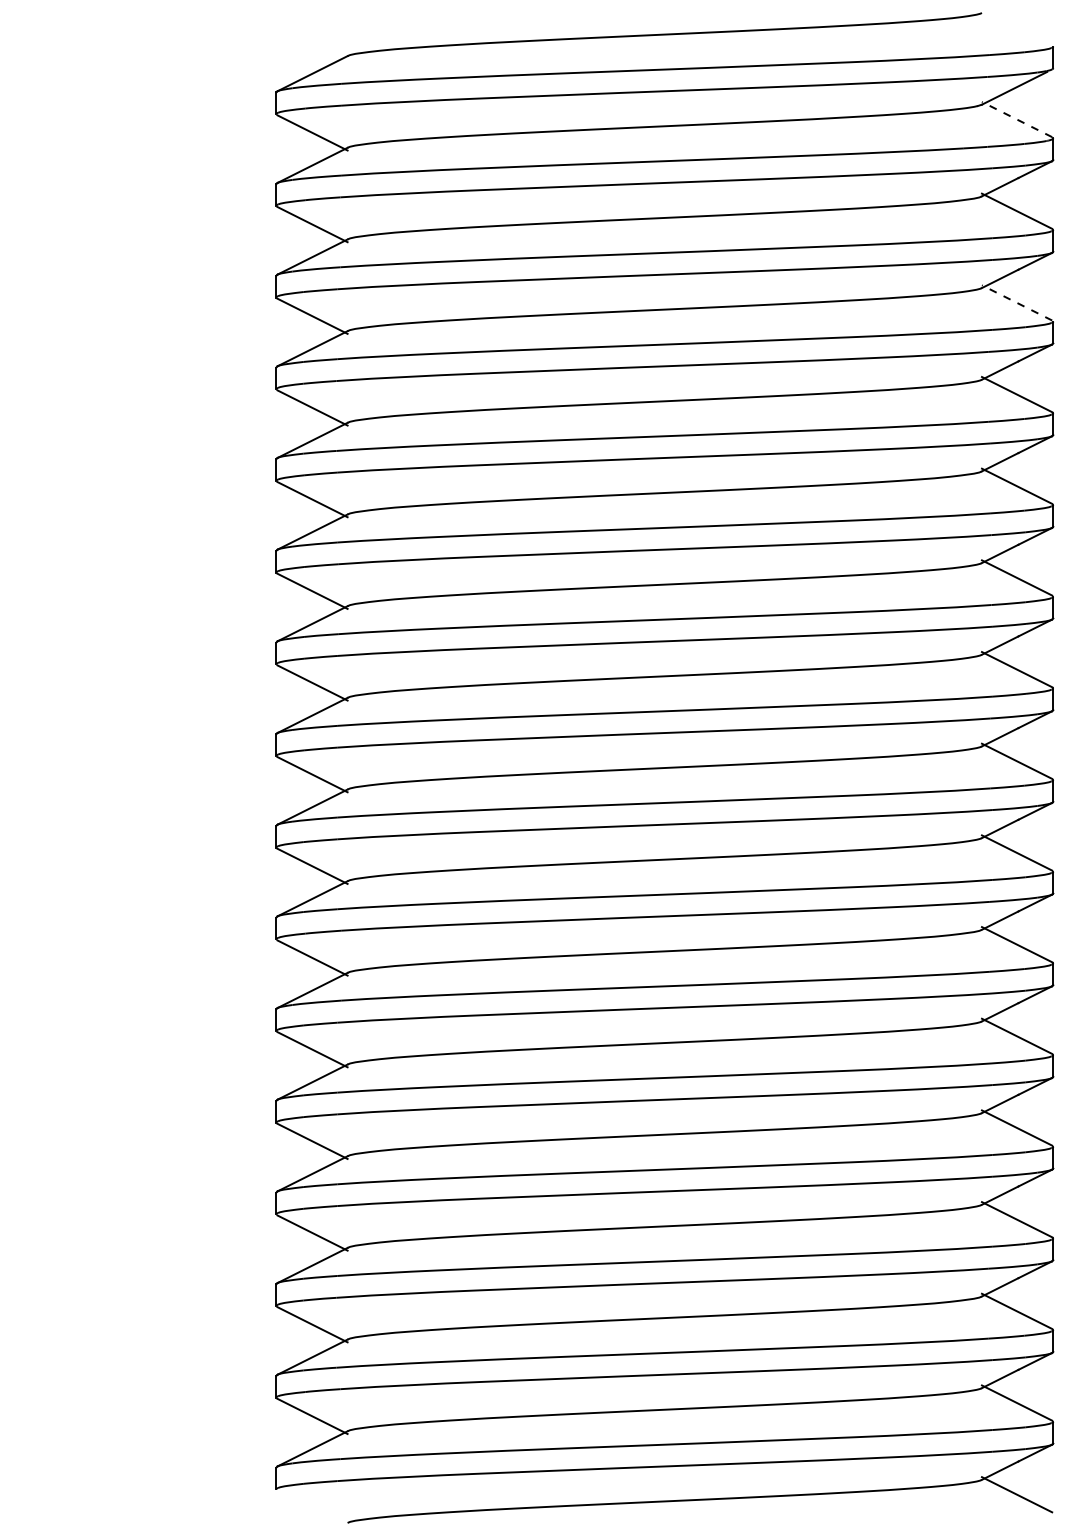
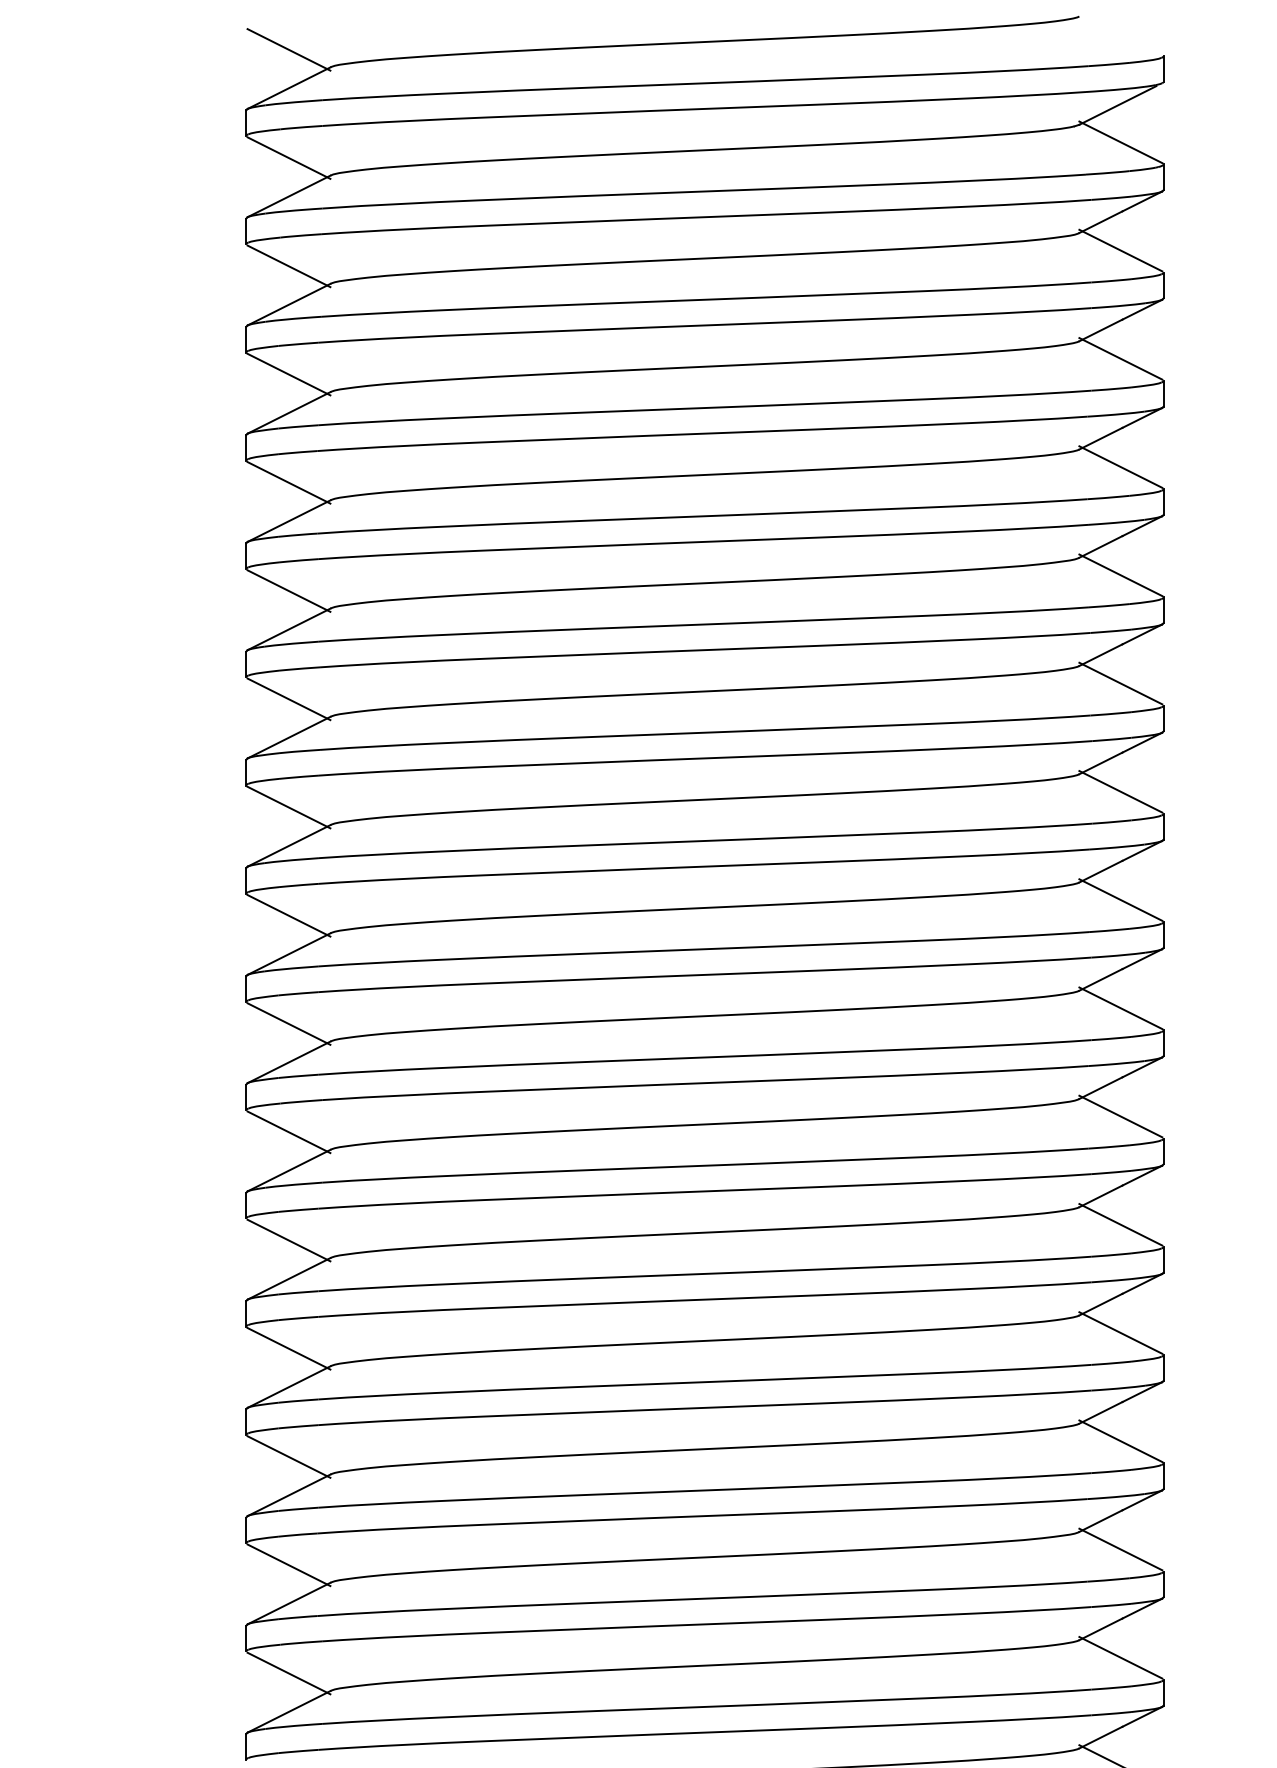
line: (312, 40) -> (288, 48), added
line: (1016, 119) -> (1120, 142), dashed -> solid
line: (1016, 302) -> (1120, 358), dashed -> solid

